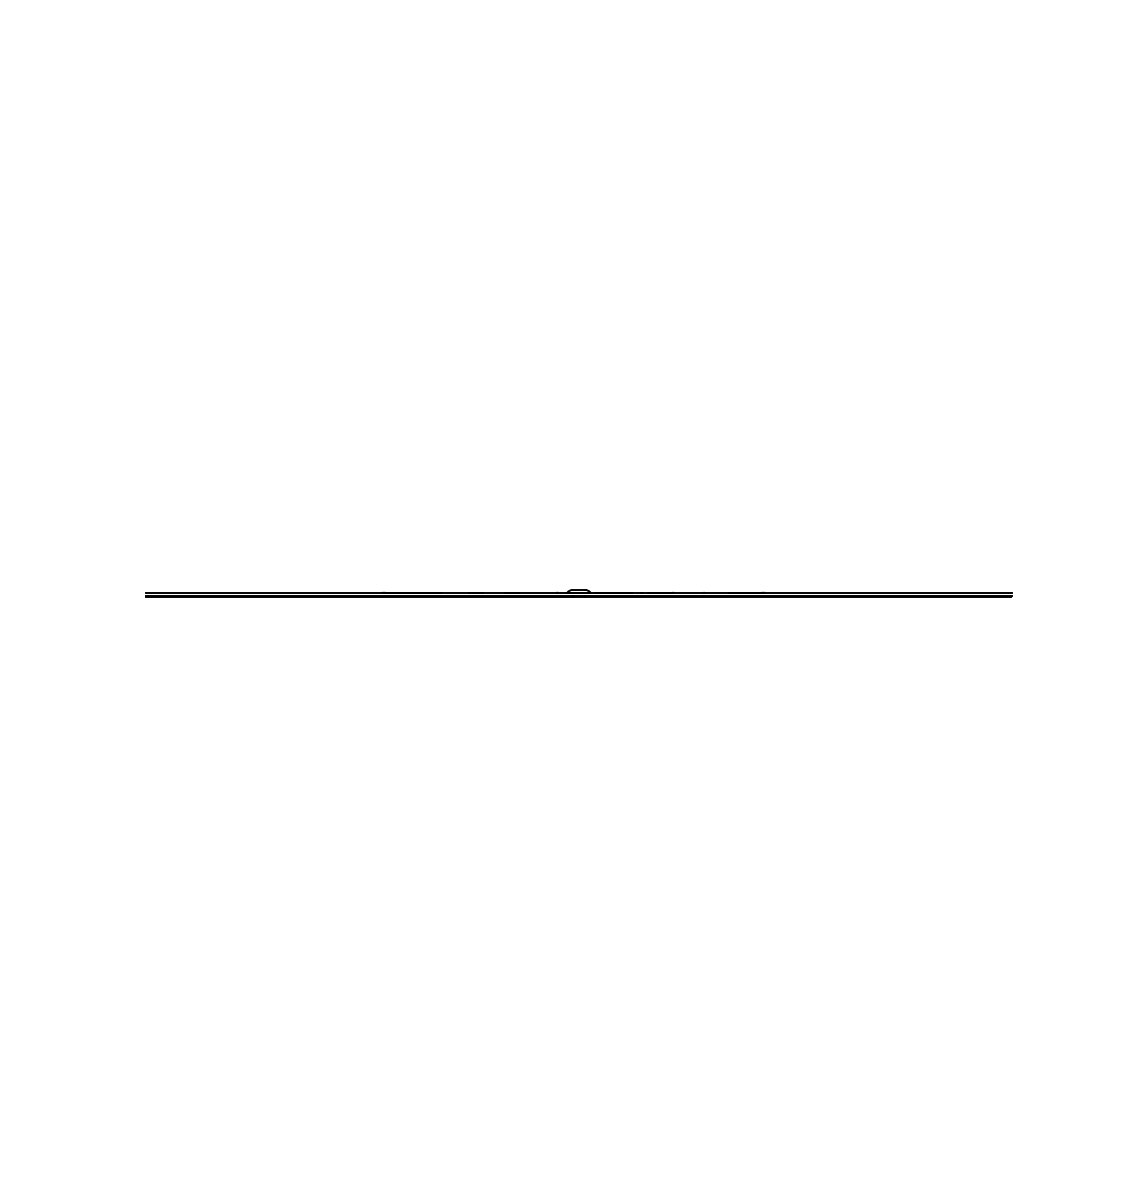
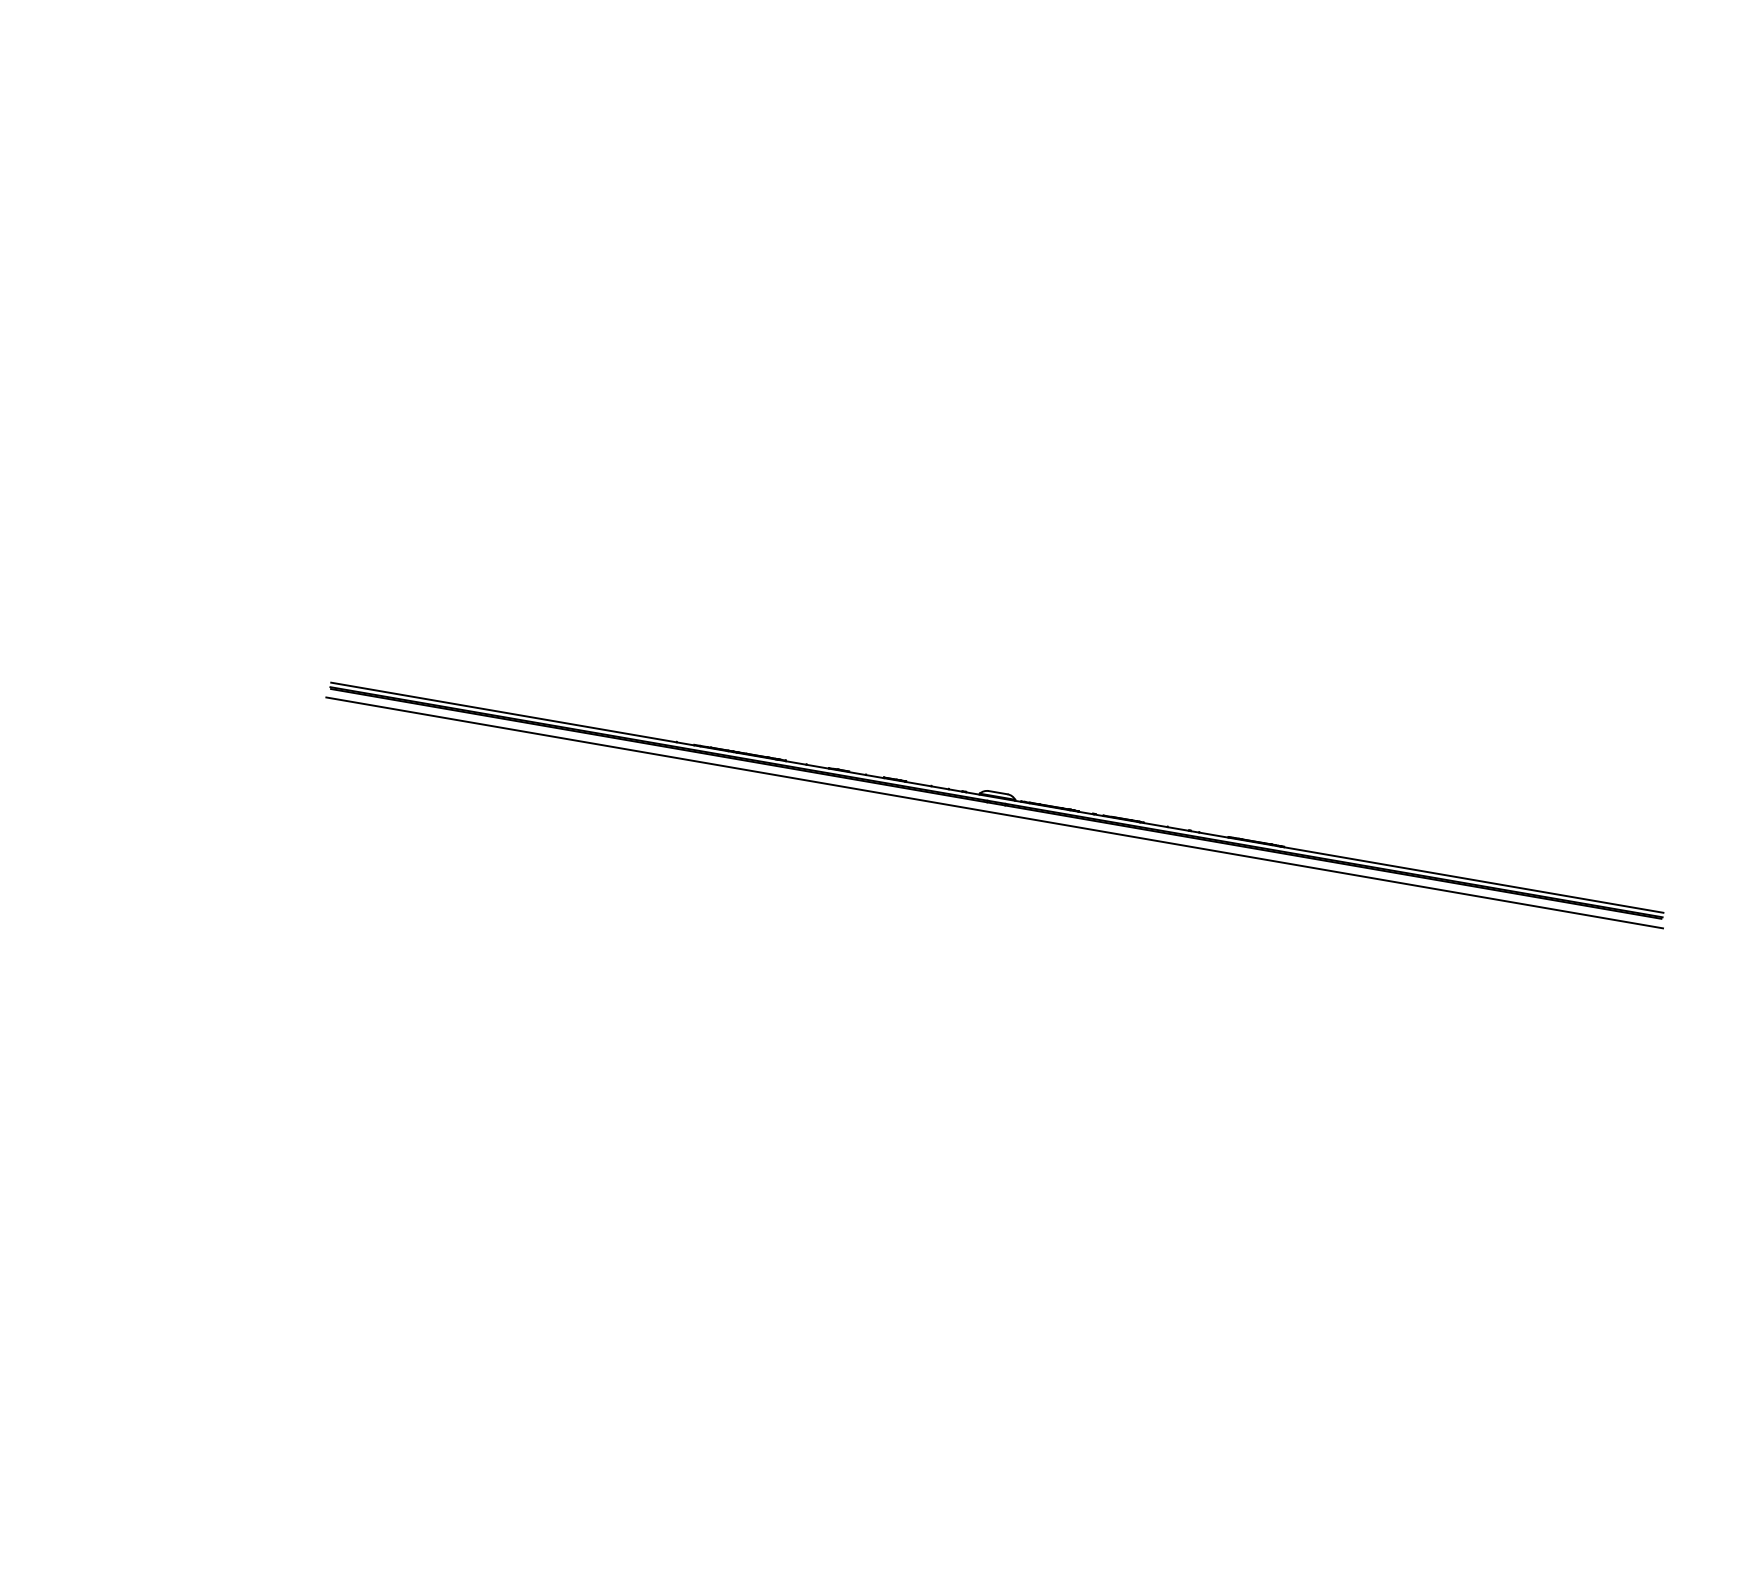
line: (578, 603) -> (993, 813), added

